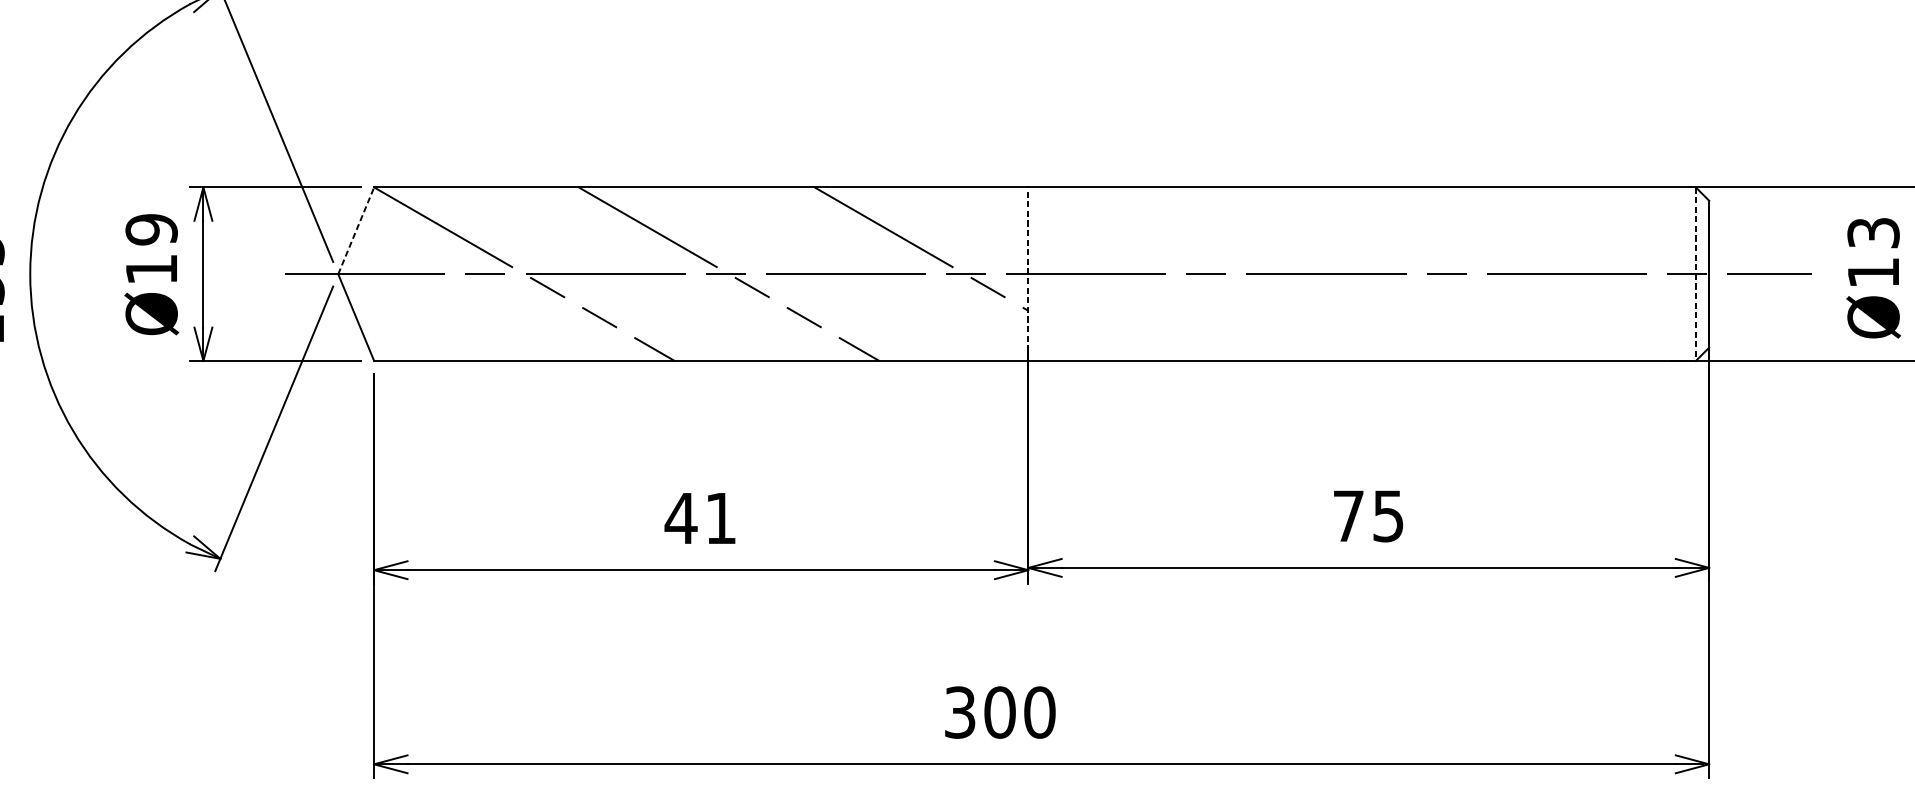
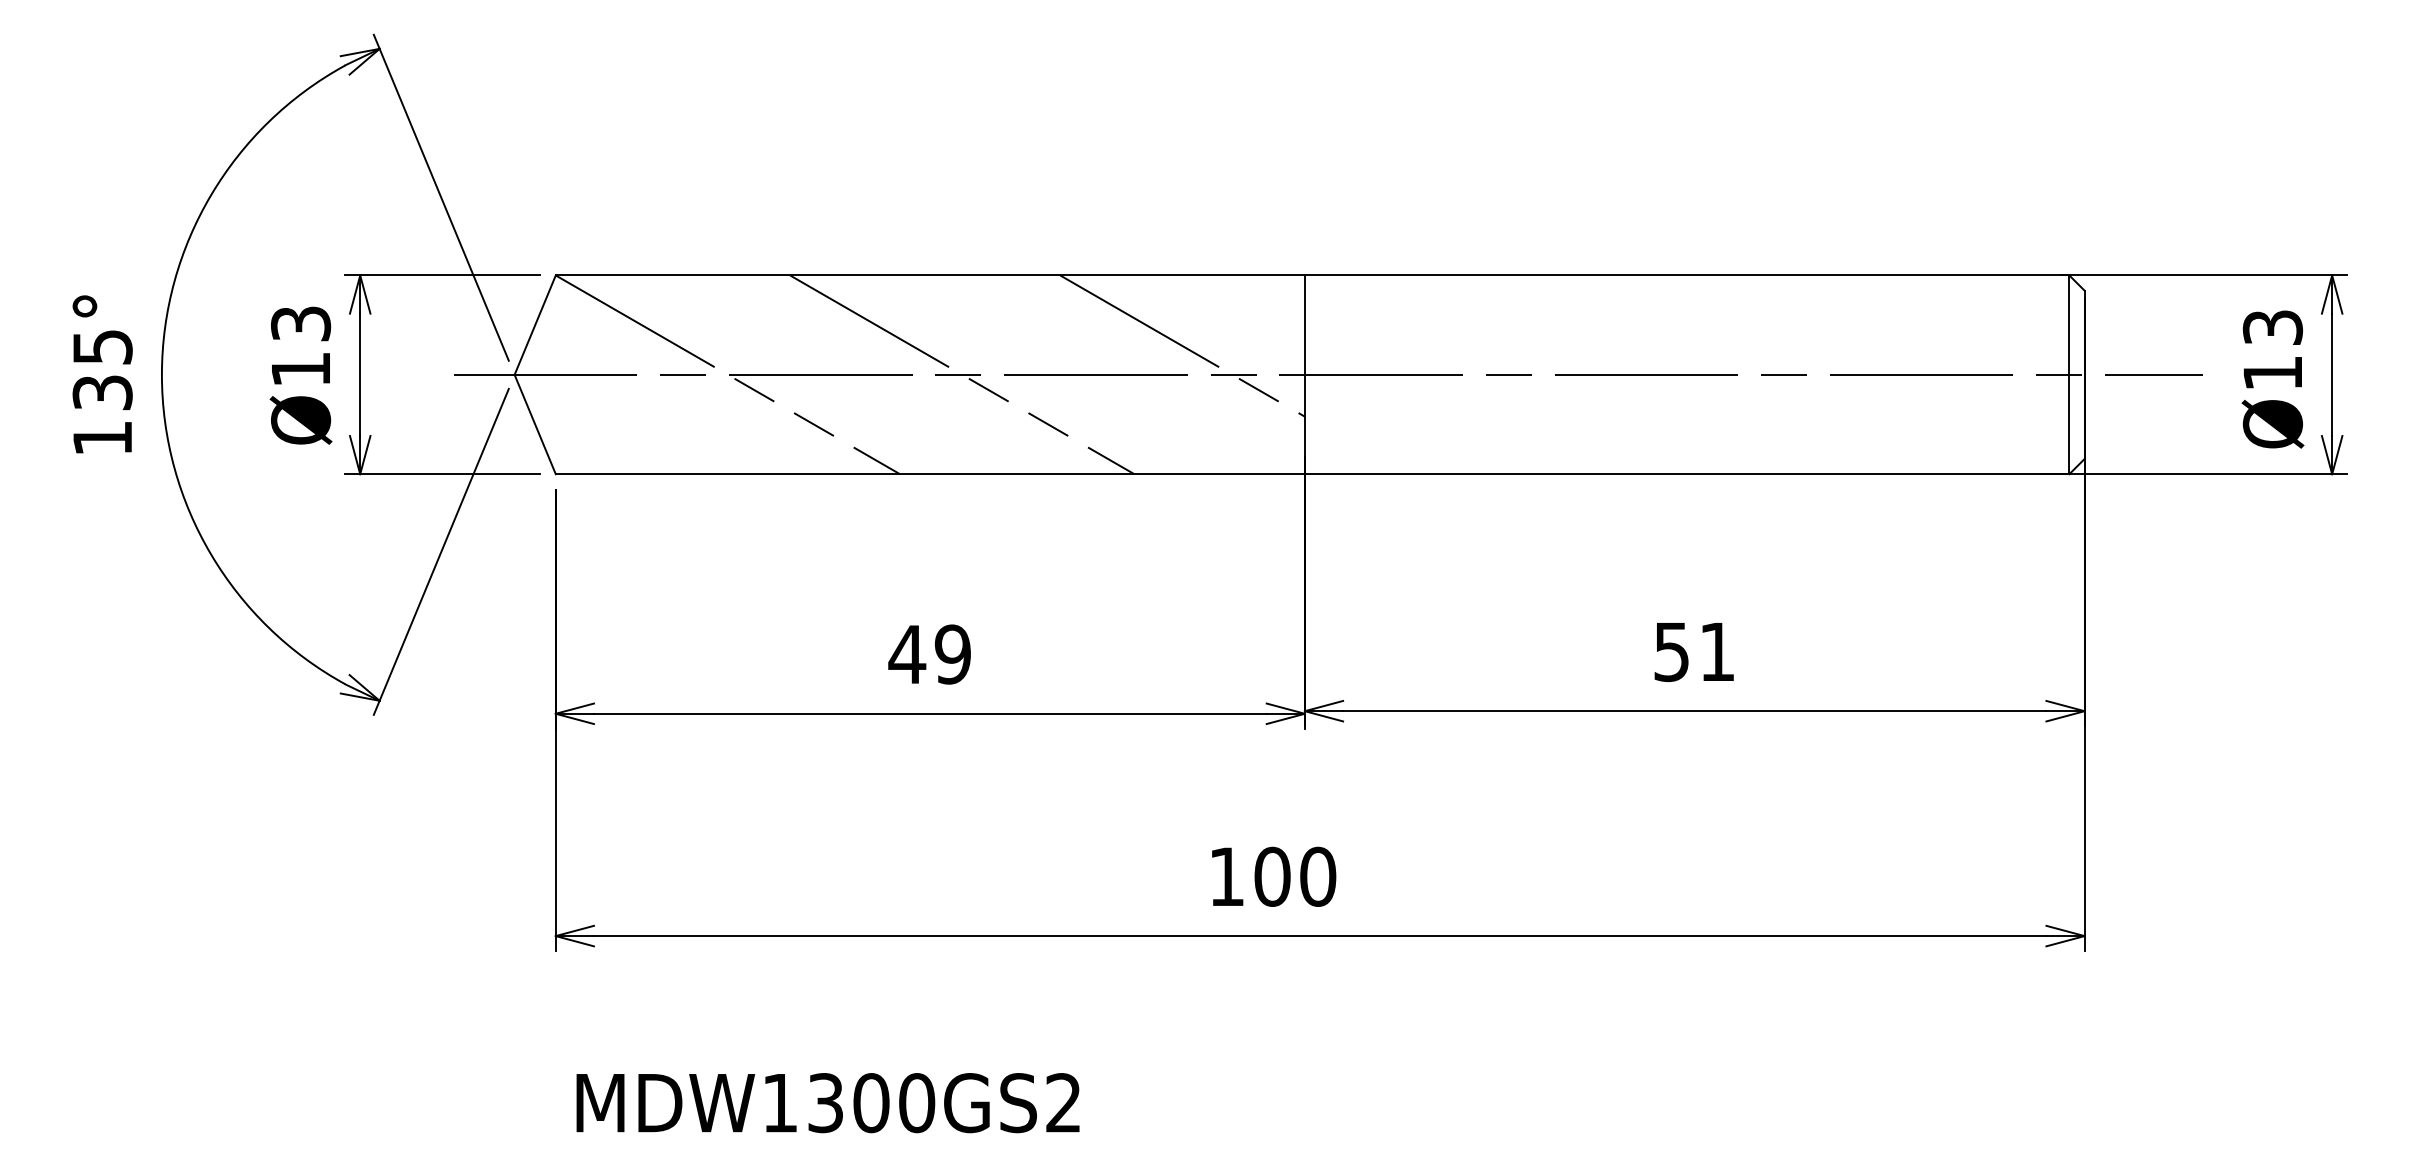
text: (151, 230) -> (300, 324), Ø19 -> Ø13
line: (356, 231) -> (535, 325), dashed -> solid
line: (1027, 273) -> (1304, 374), dashed -> solid
line: (1695, 274) -> (2069, 375), dashed -> solid
text: (1368, 516) -> (1694, 652), 75 -> 51
text: (720, 518) -> (952, 654), 41 -> 49
text: (959, 712) -> (1226, 876), 300 -> 100

